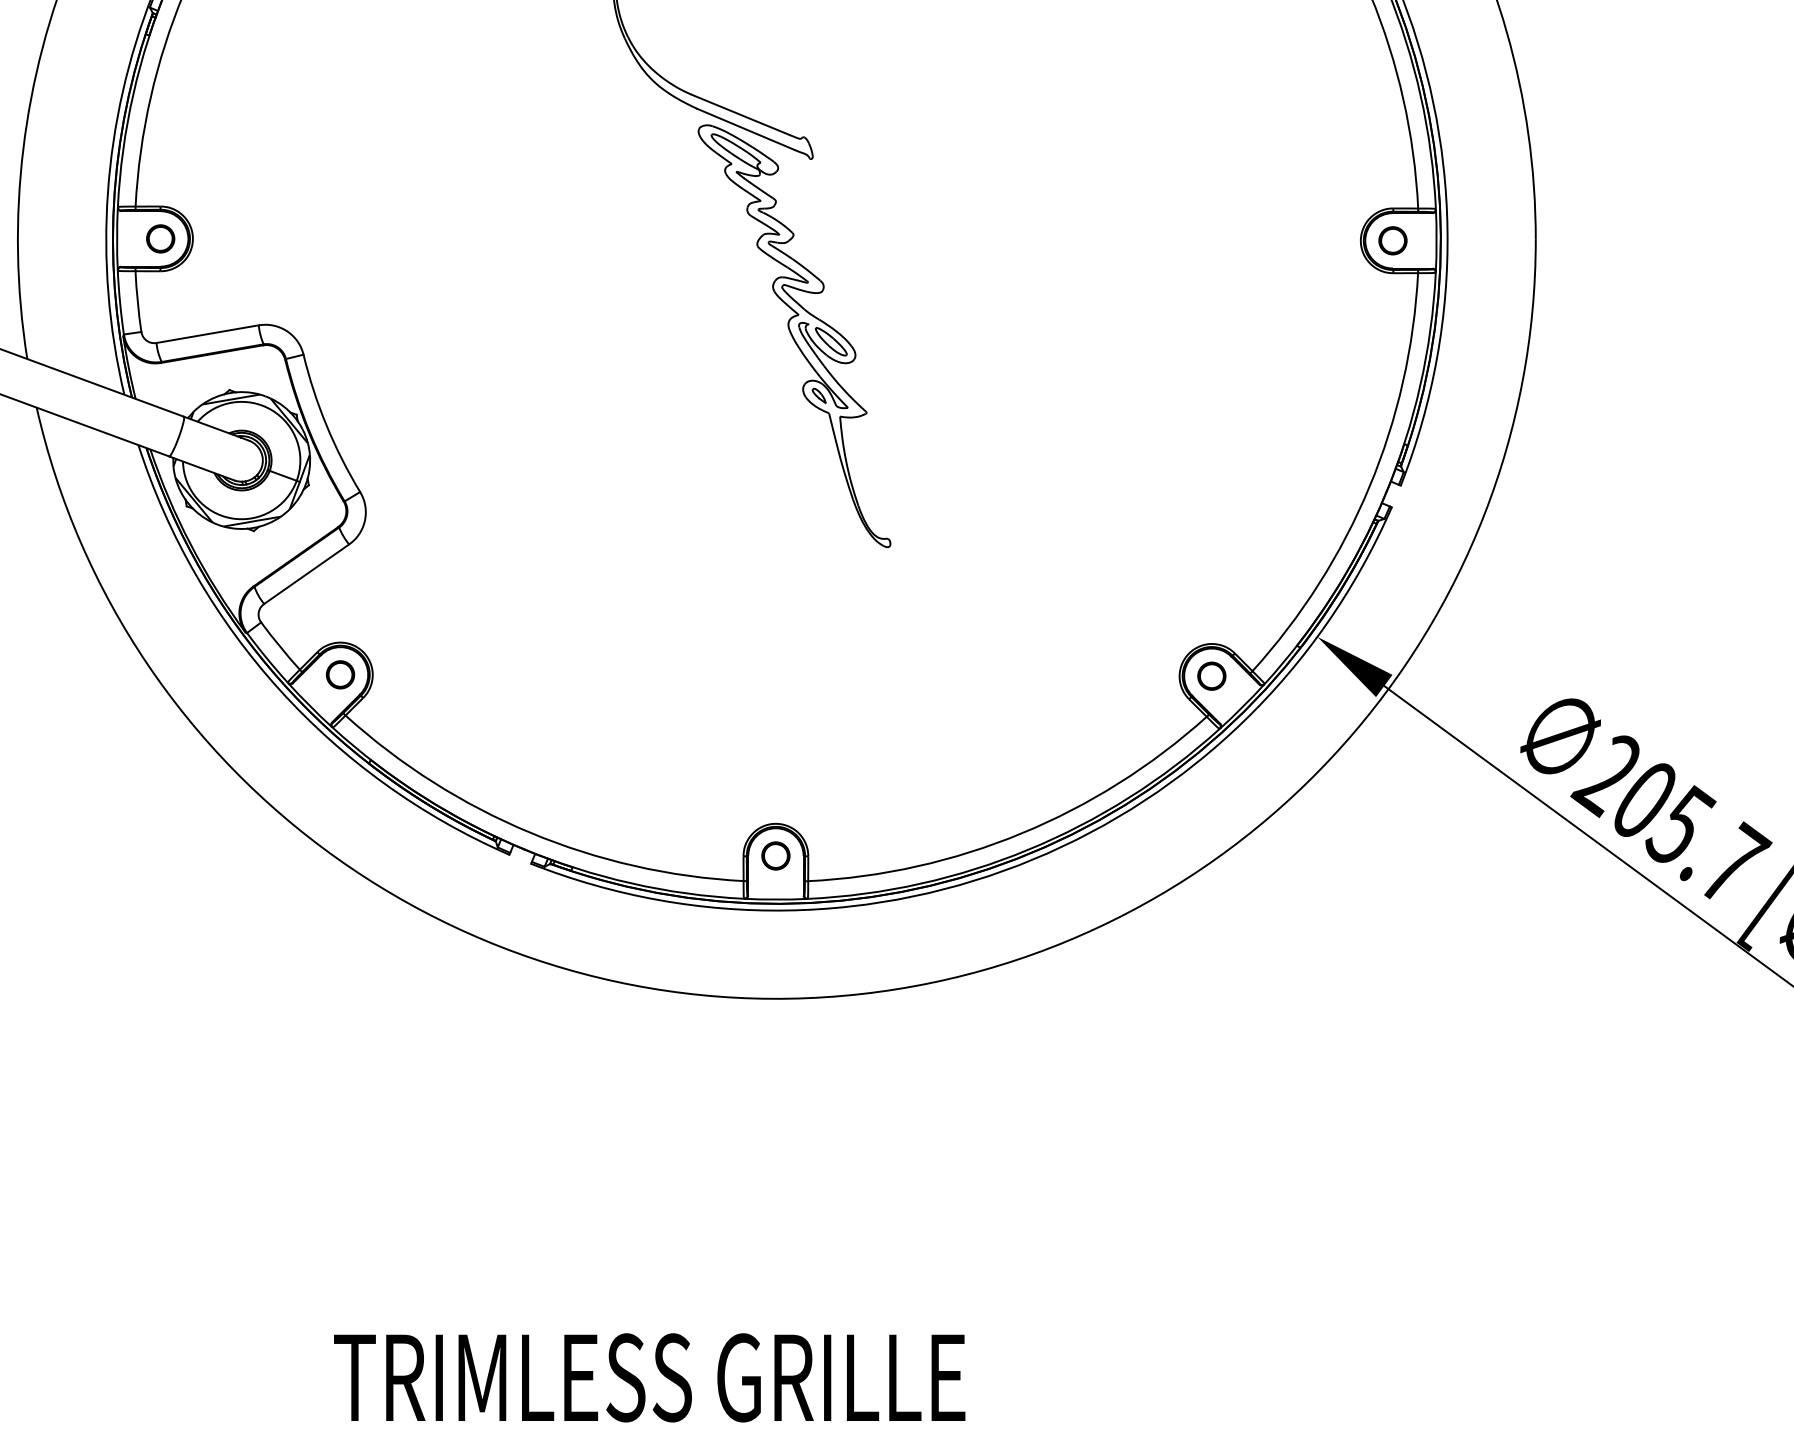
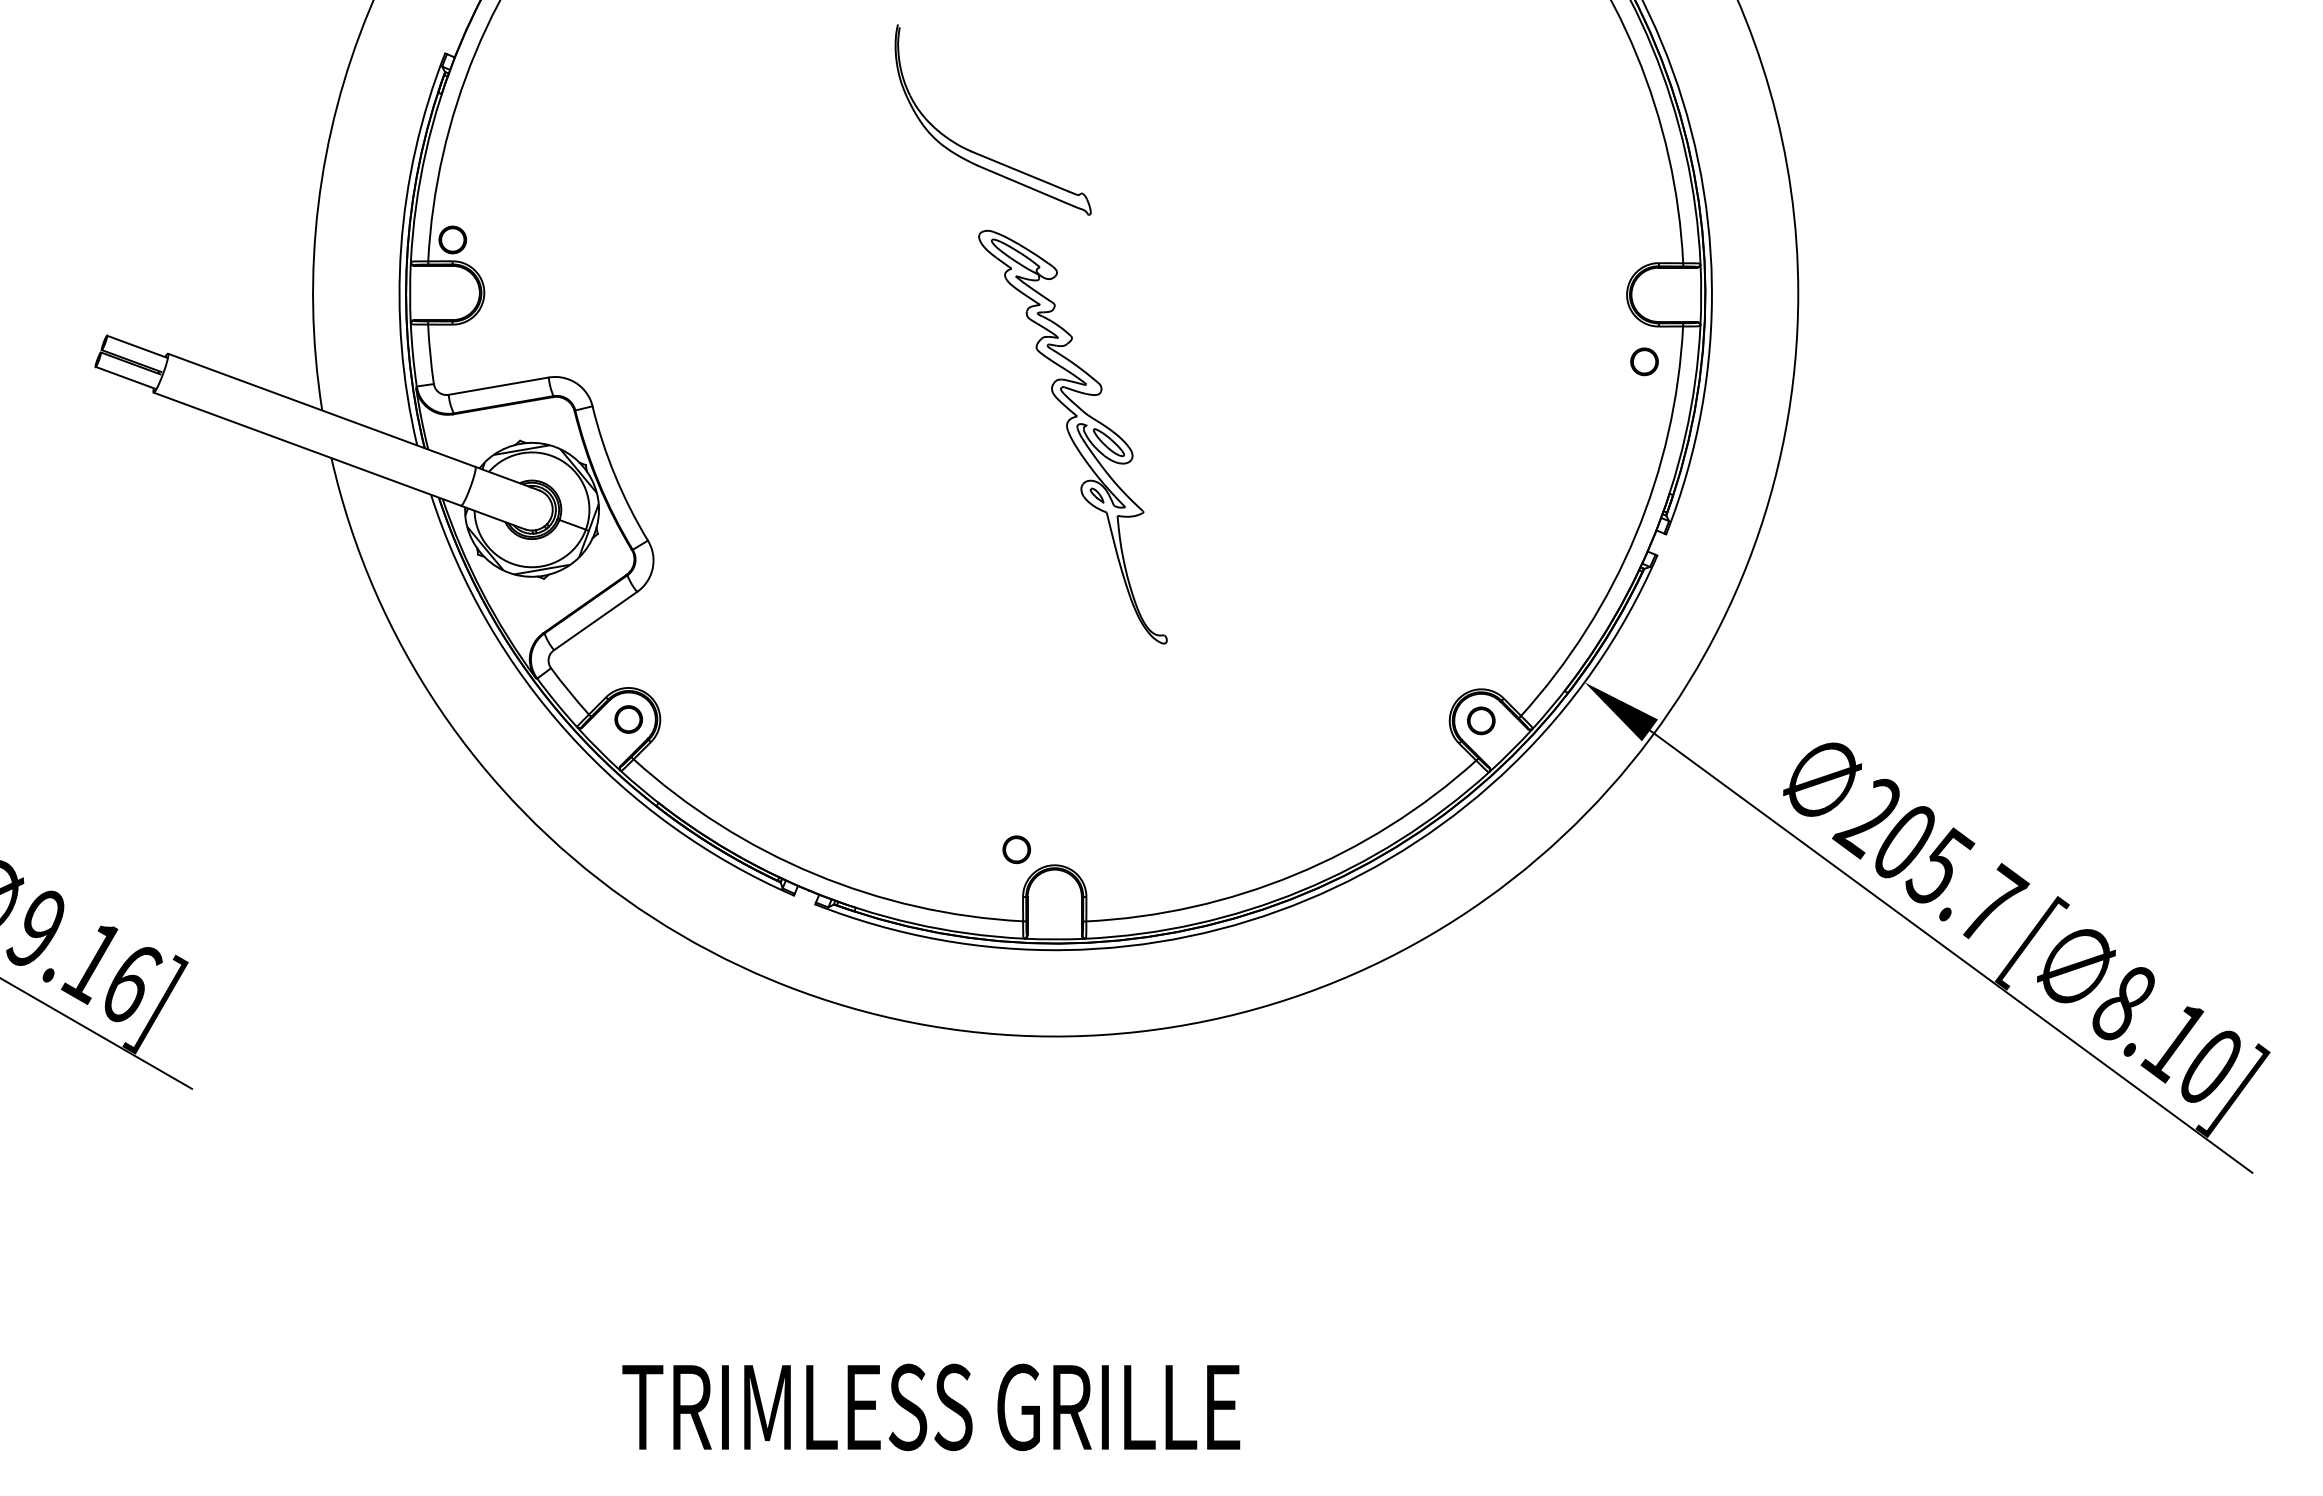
part: (160, 238) -> (452, 239), moved
part: (1392, 240) -> (1644, 361), moved
part: (794, 336) -> (1072, 437), moved
part: (775, 855) -> (1016, 849), moved

